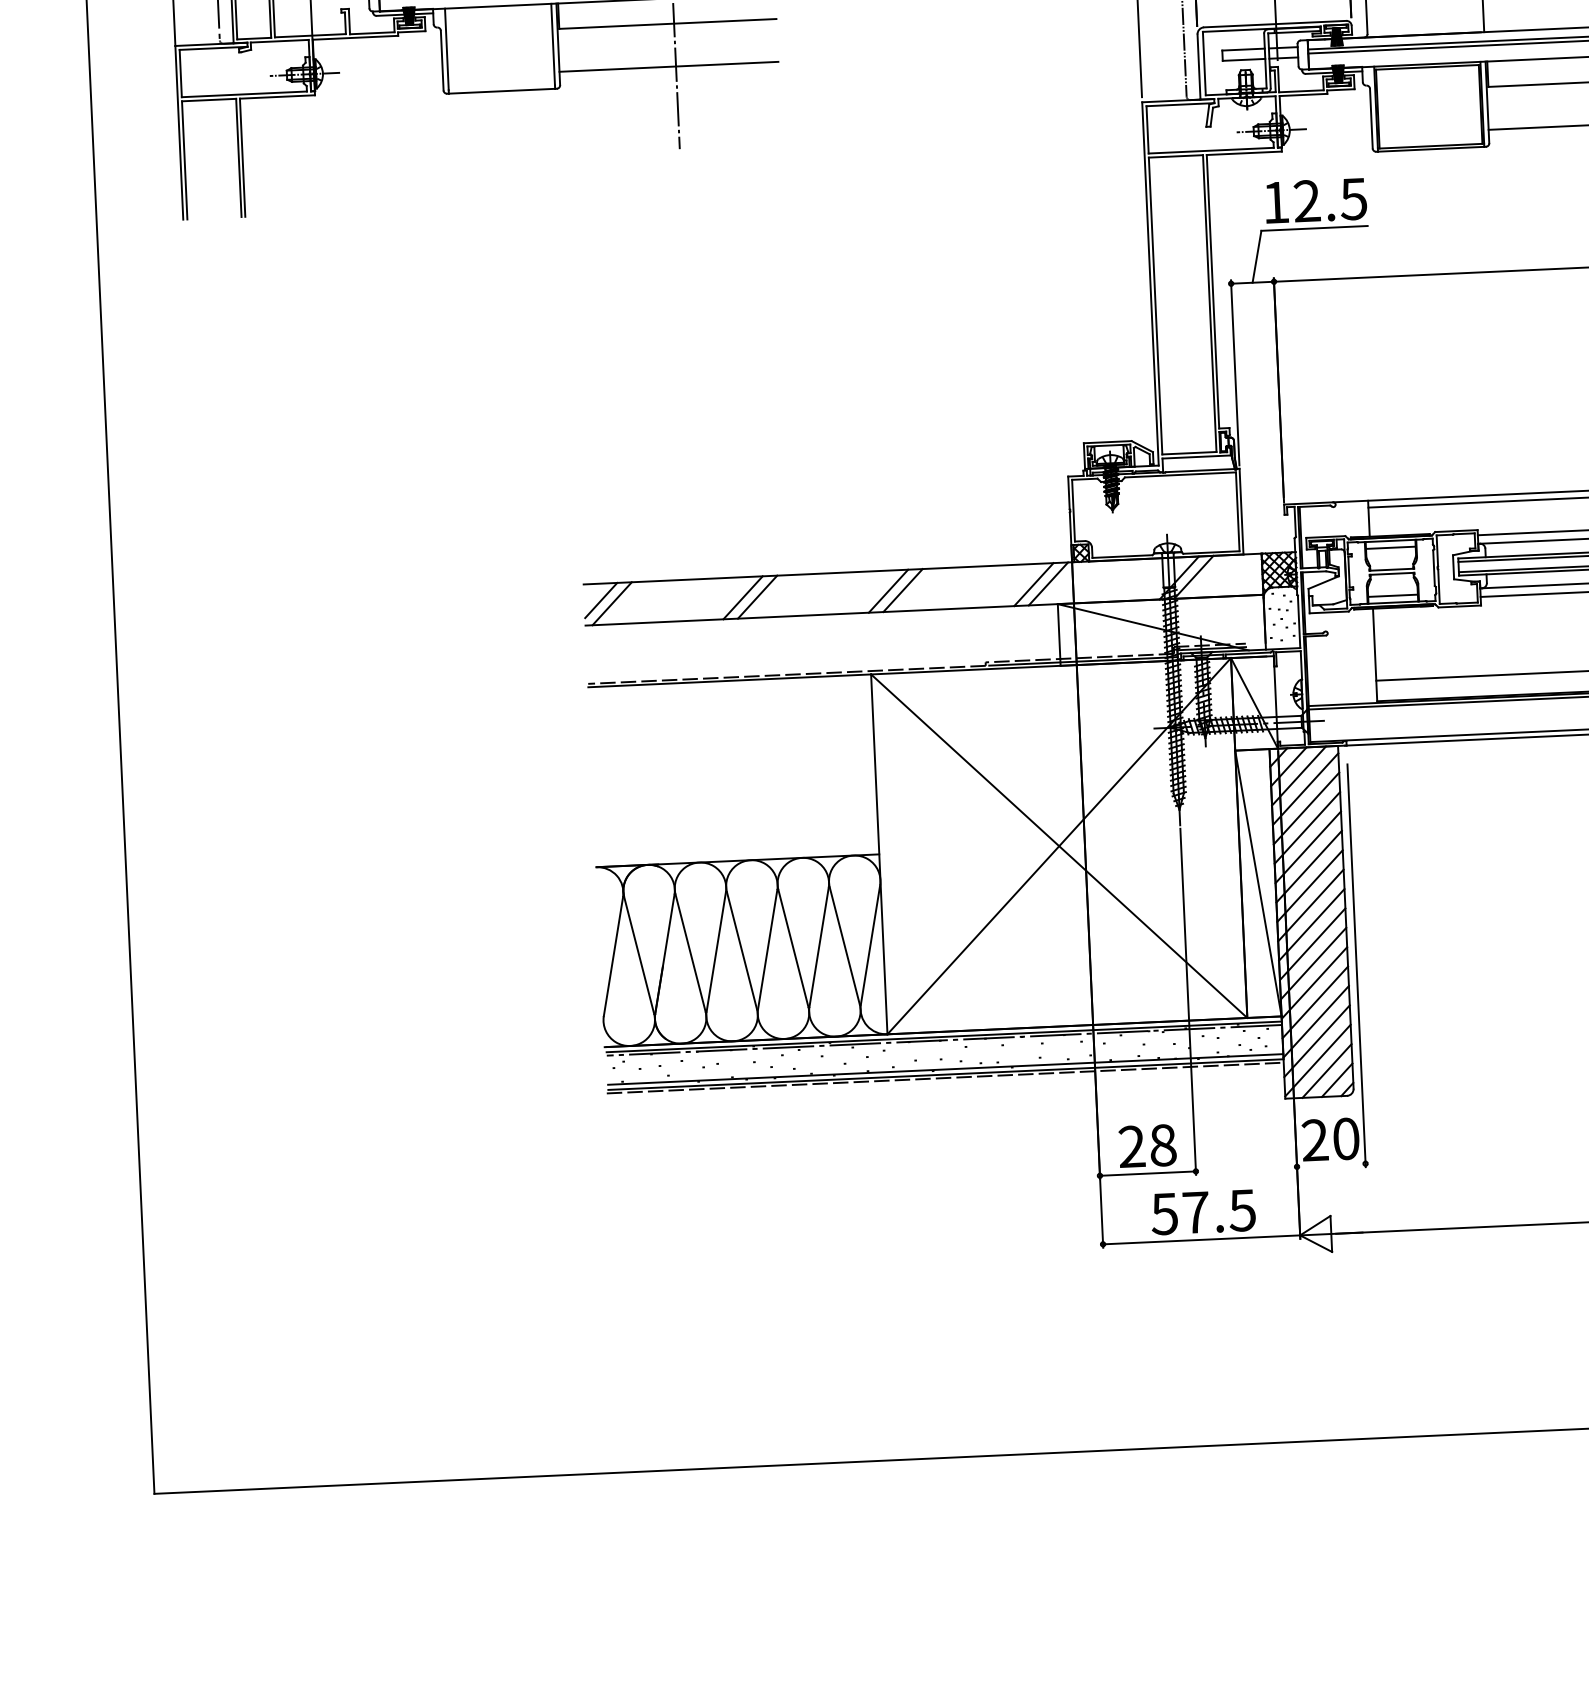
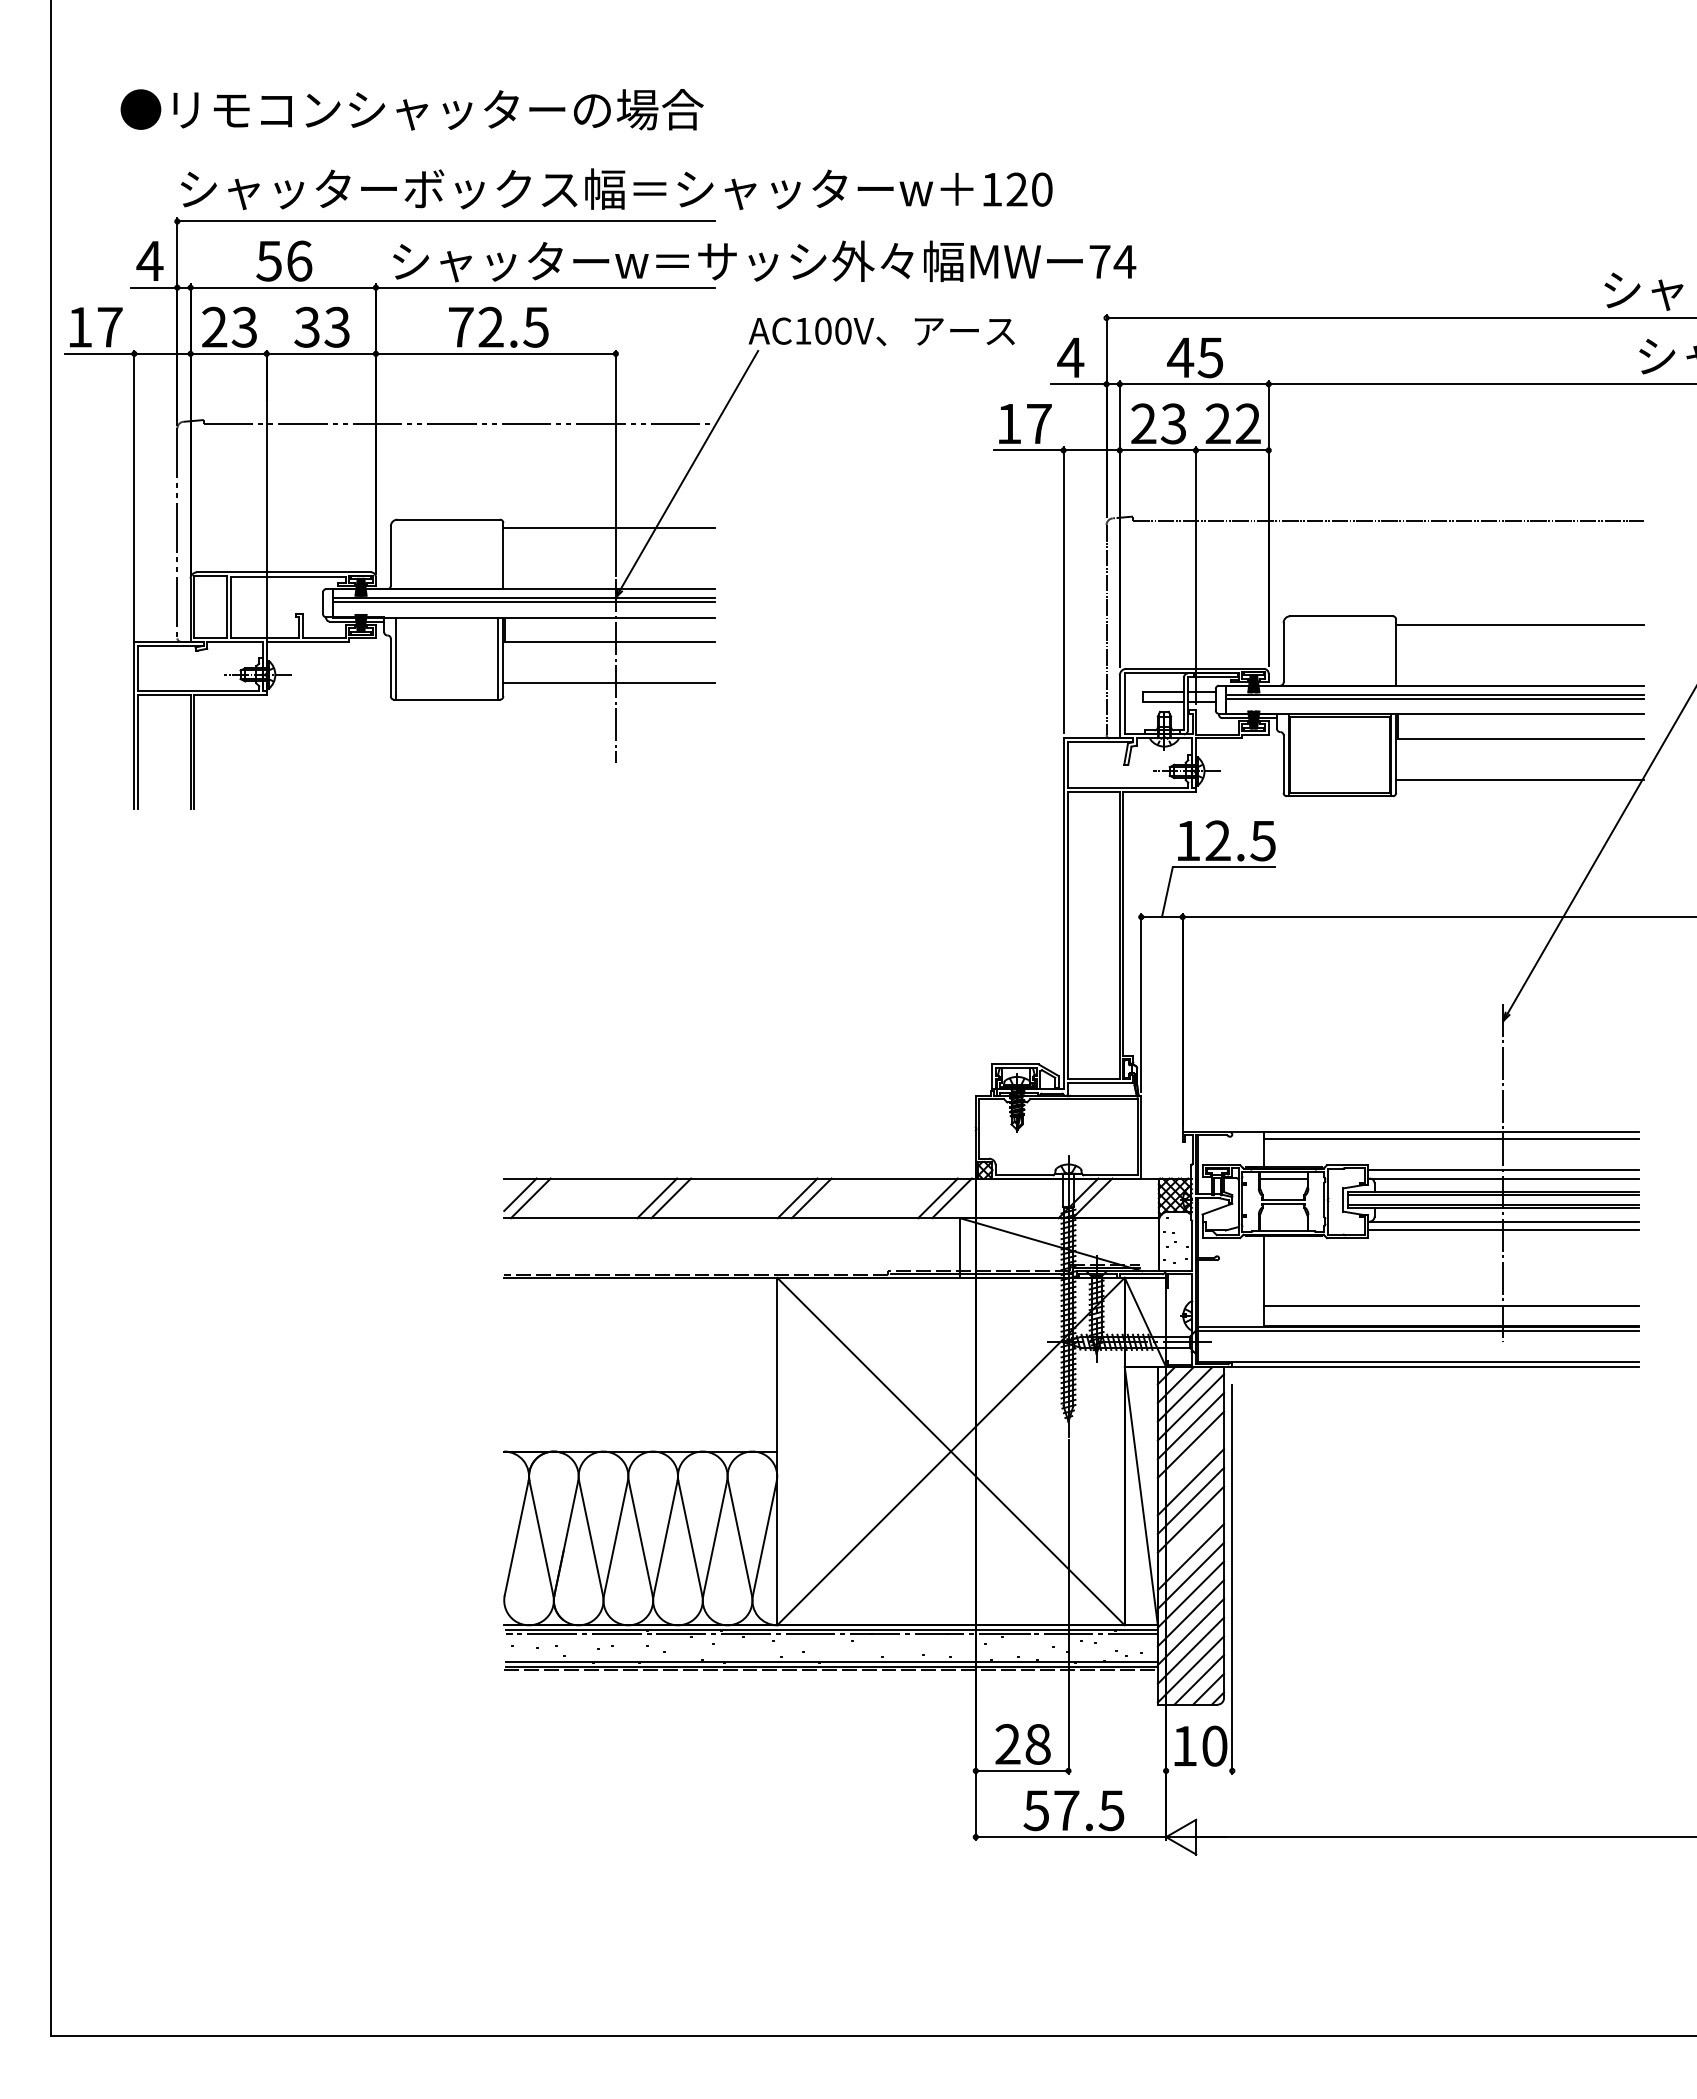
line: (1392, 595) -> (1283, 1224), removed
line: (1307, 847) -> (1190, 1463), removed
line: (1311, 924) -> (1190, 1538), removed
text: (1314, 1139) -> (1184, 1745), 20 -> 10

